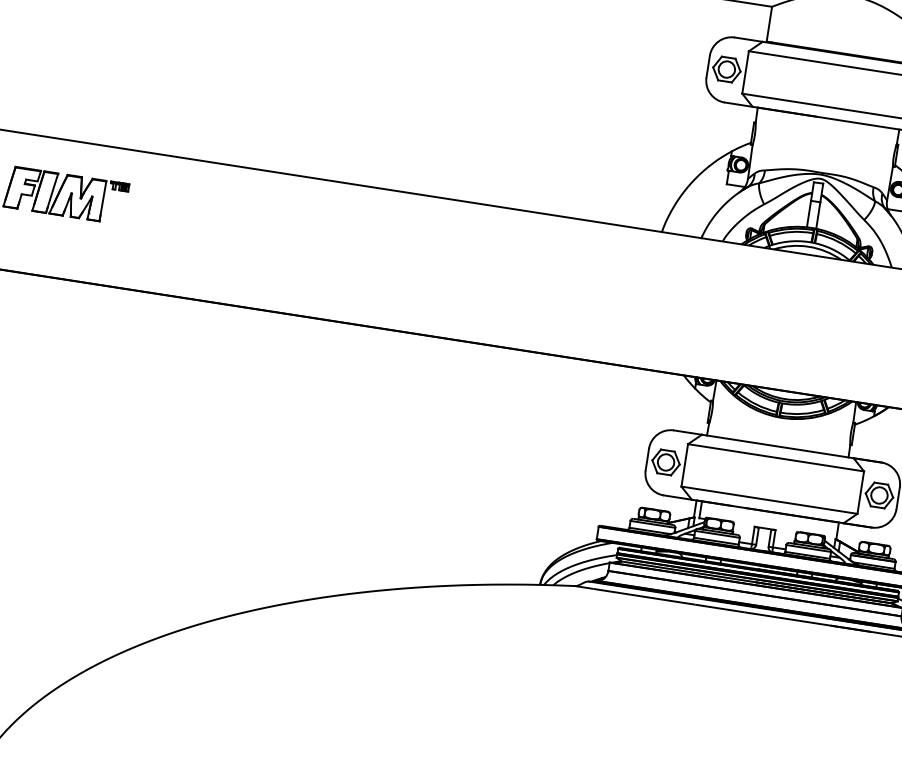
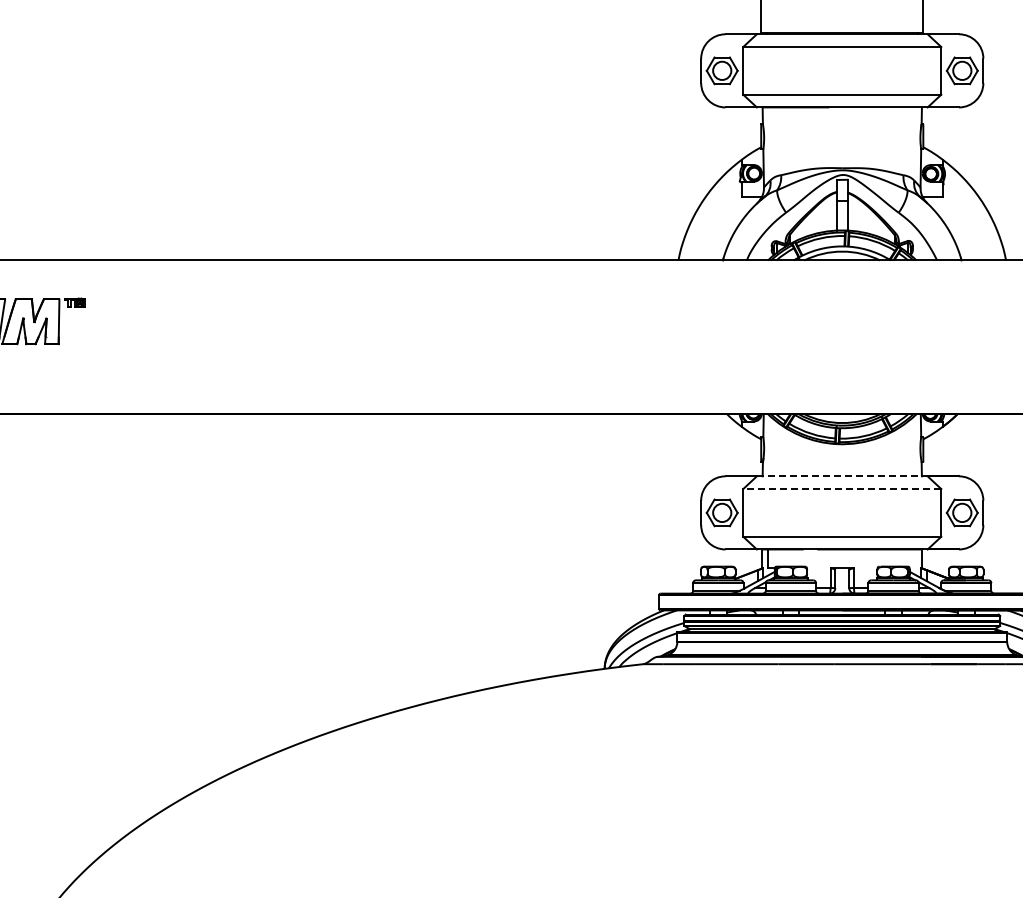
line: (777, 446) -> (842, 476), solid -> dashed
line: (775, 458) -> (841, 489), solid -> dashed

